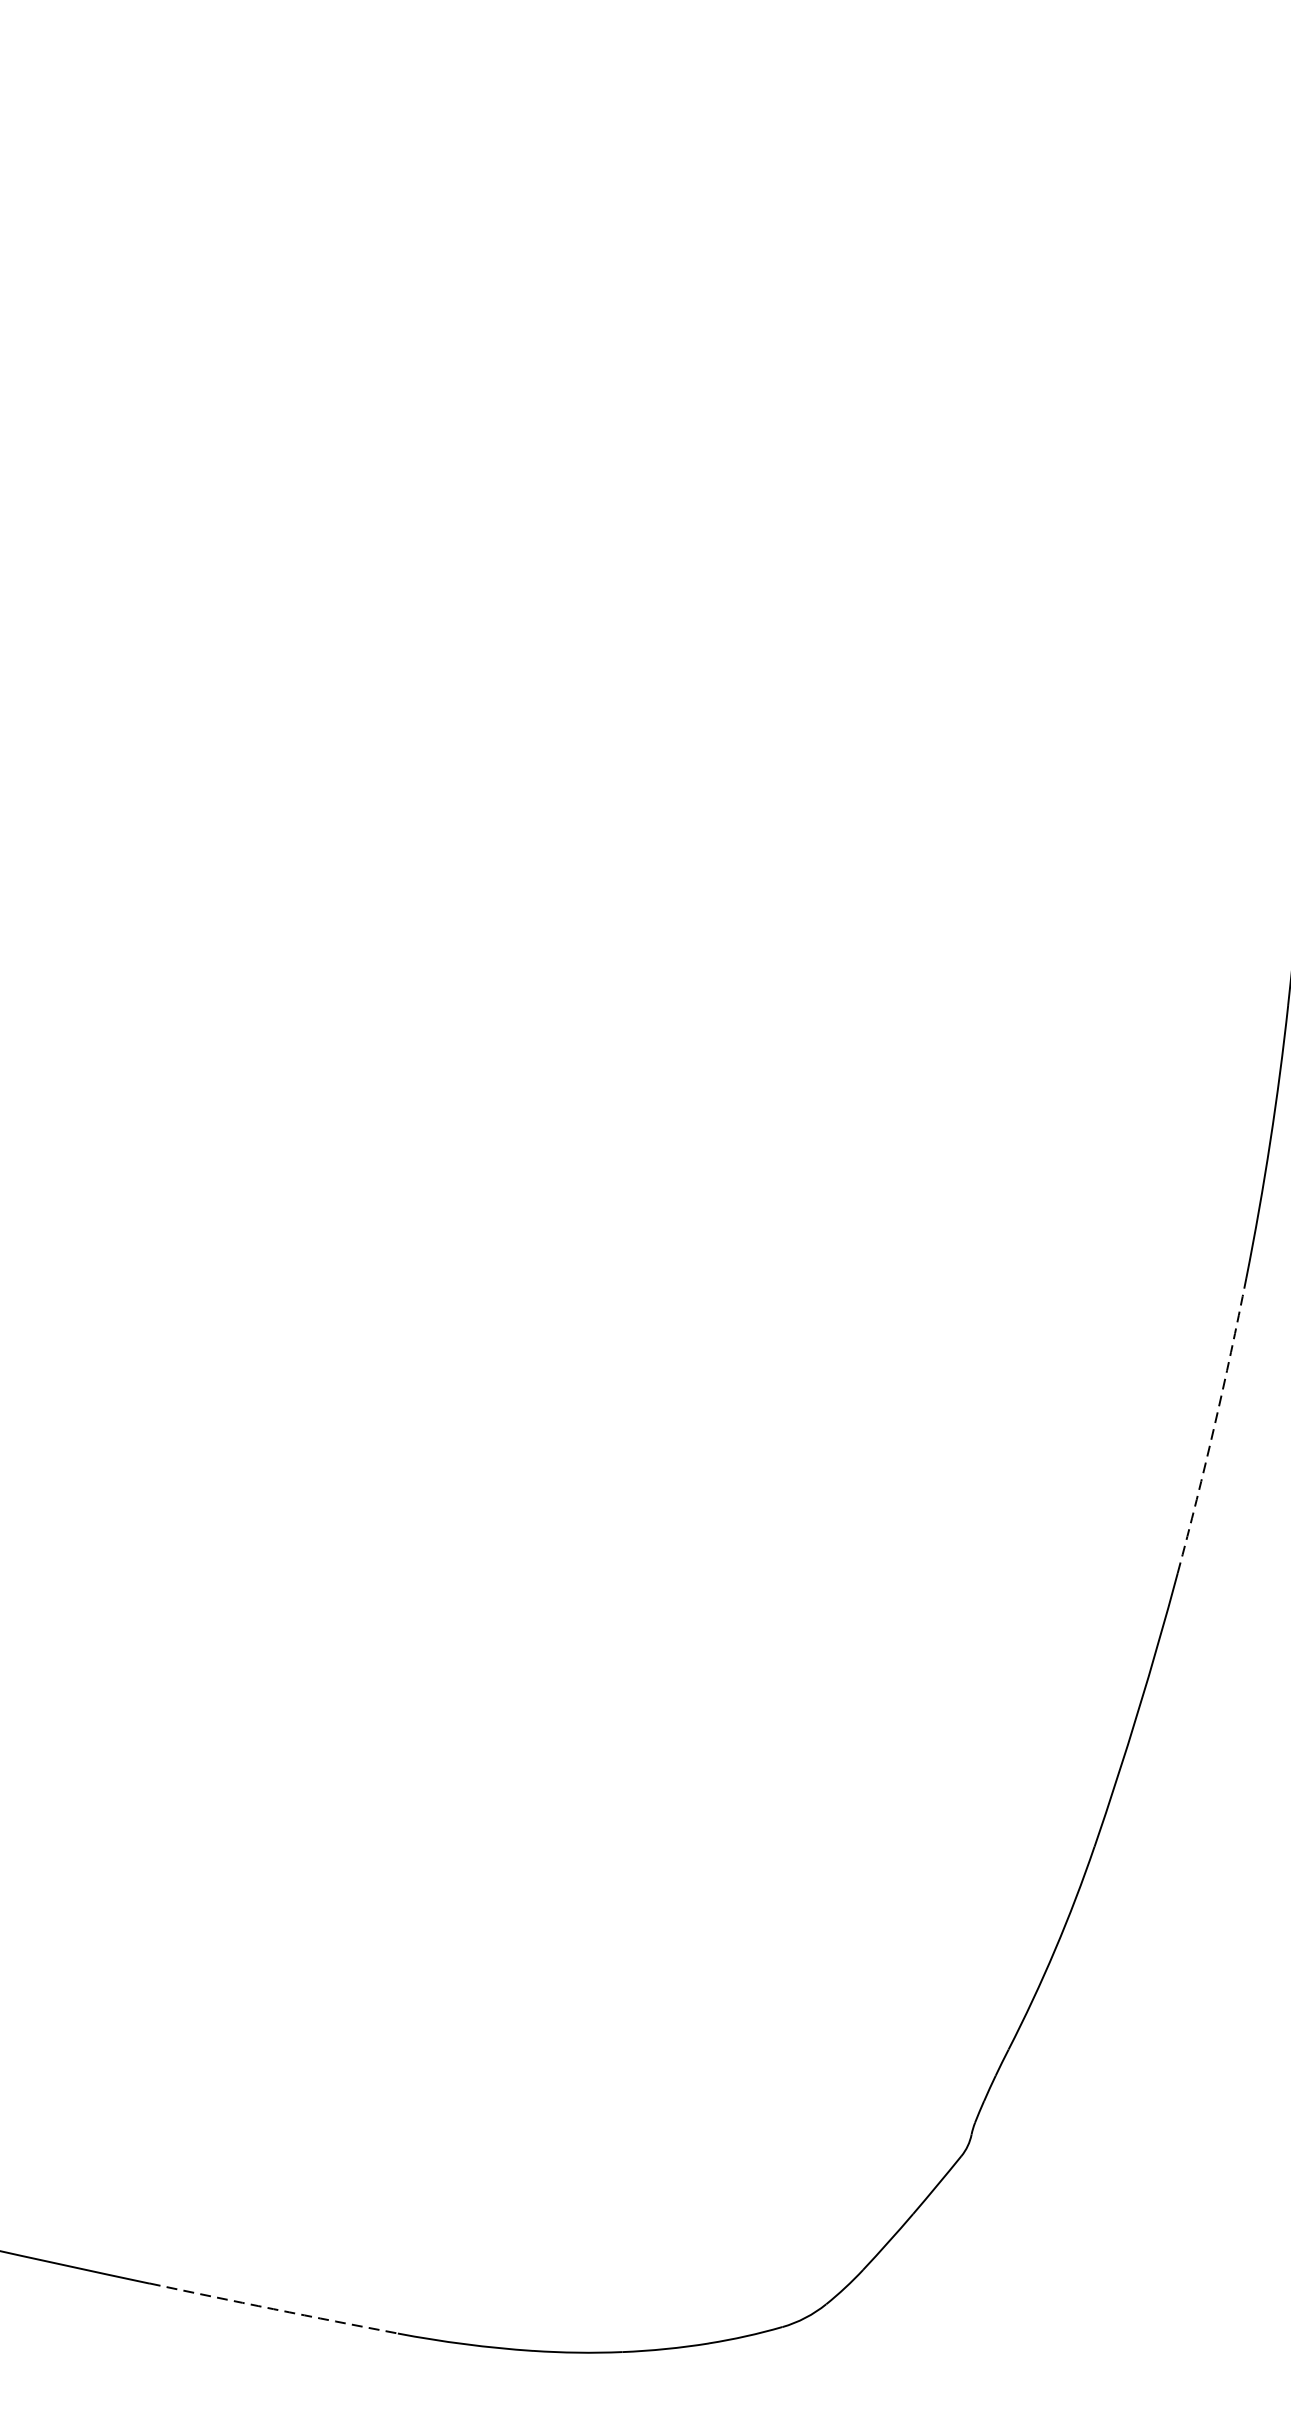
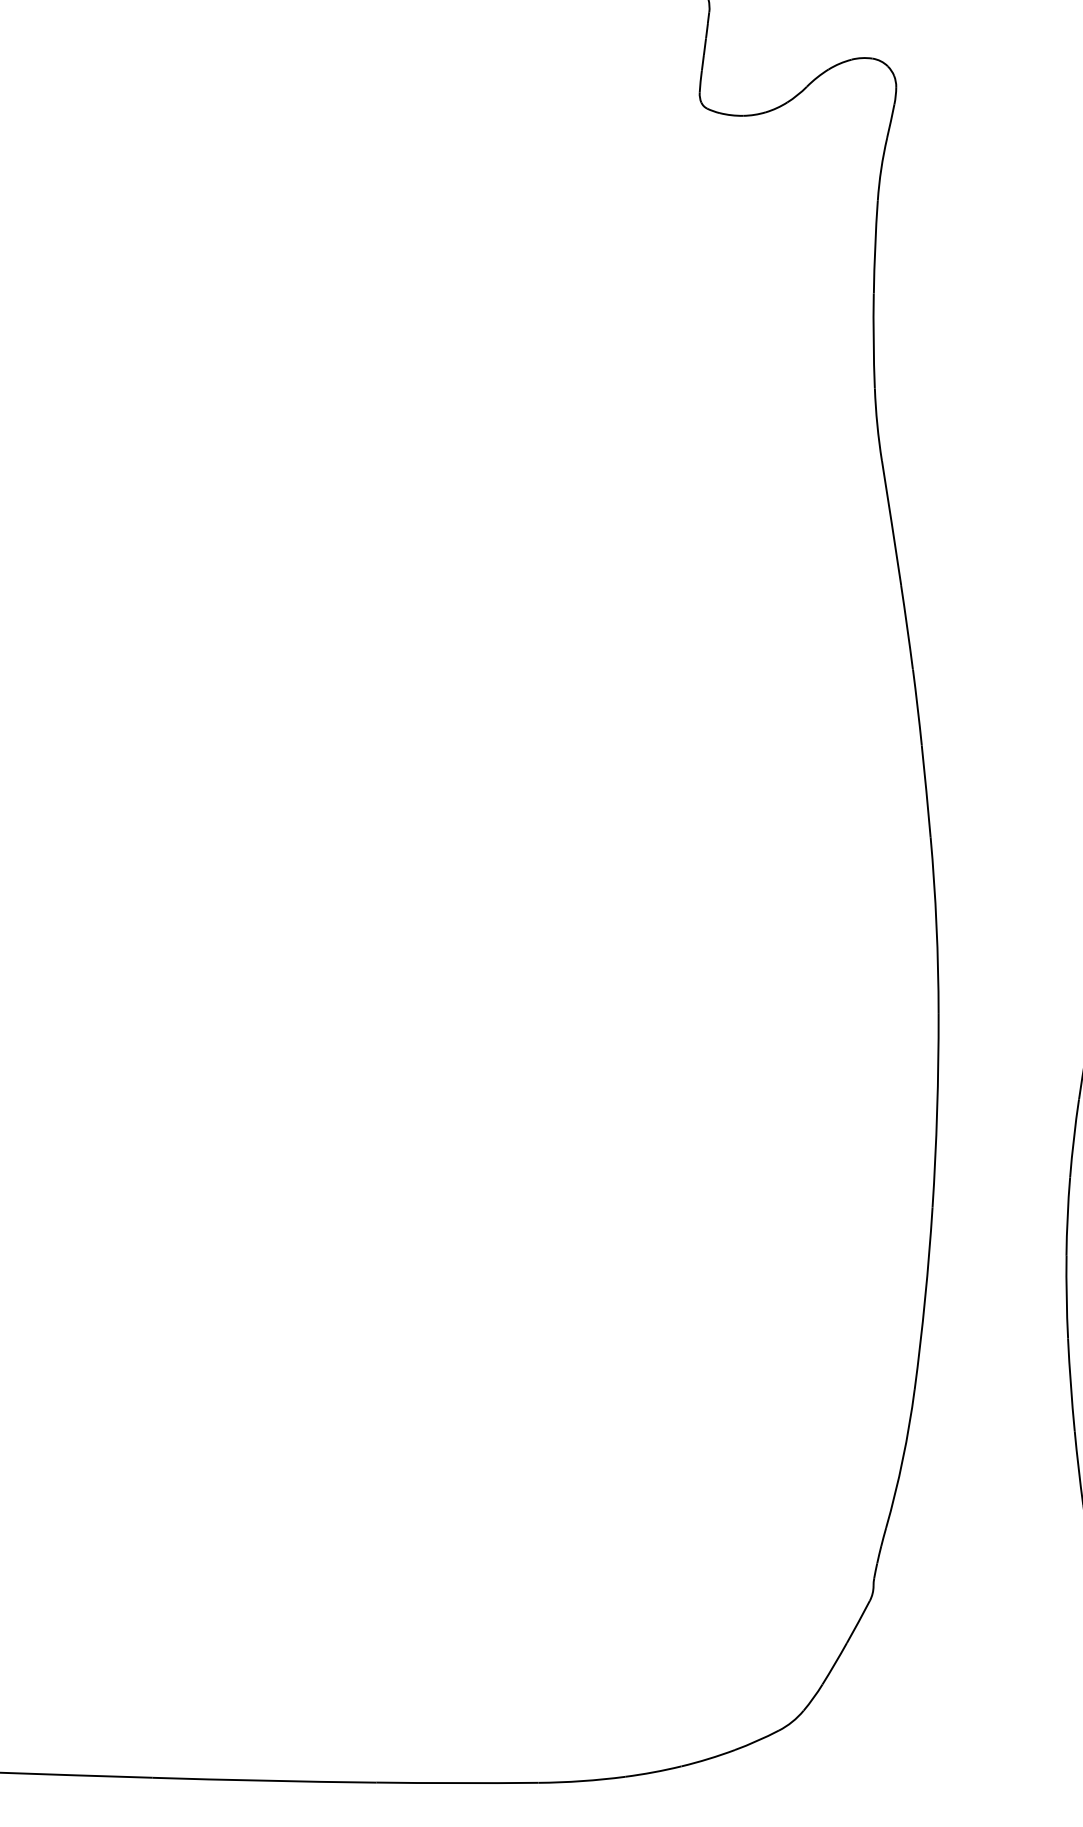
arc: (1215, 1425) -> (937, 1110), dashed -> solid
arc: (273, 2309) -> (457, 1783), dashed -> solid

